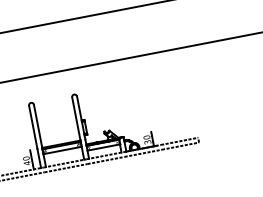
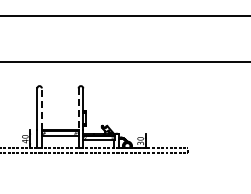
line: (76, 119) -> (78, 109), solid -> dashed
line: (37, 126) -> (41, 109), solid -> dashed

